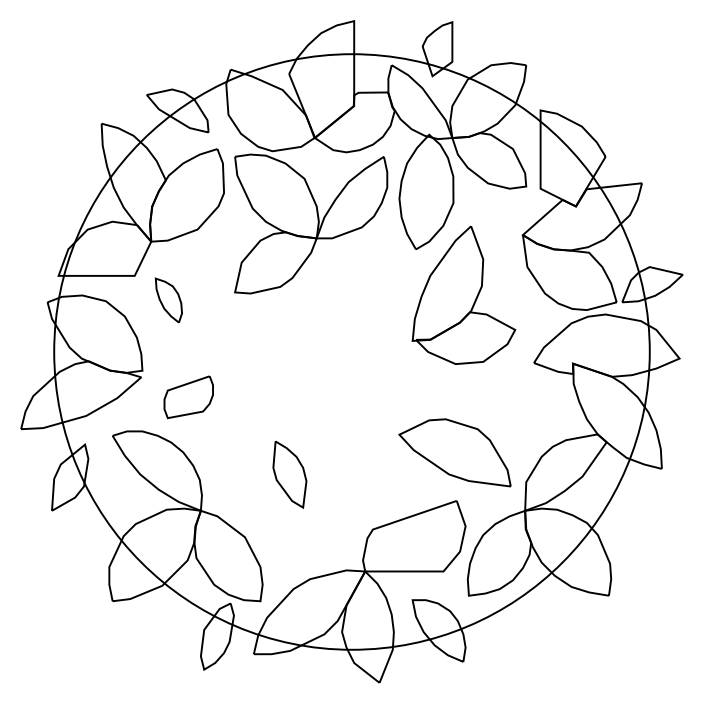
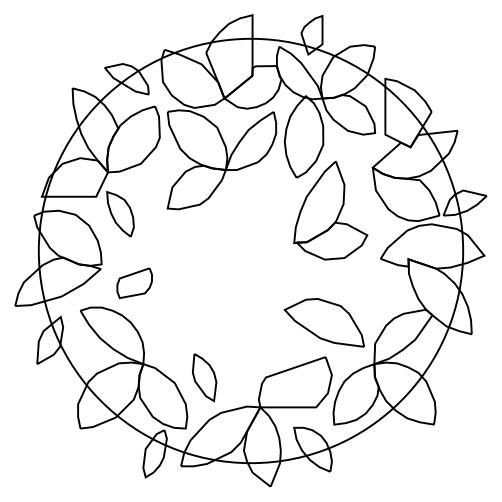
part: (168, 300) -> (120, 214), size x1.43
part: (289, 474) -> (204, 377), moved

